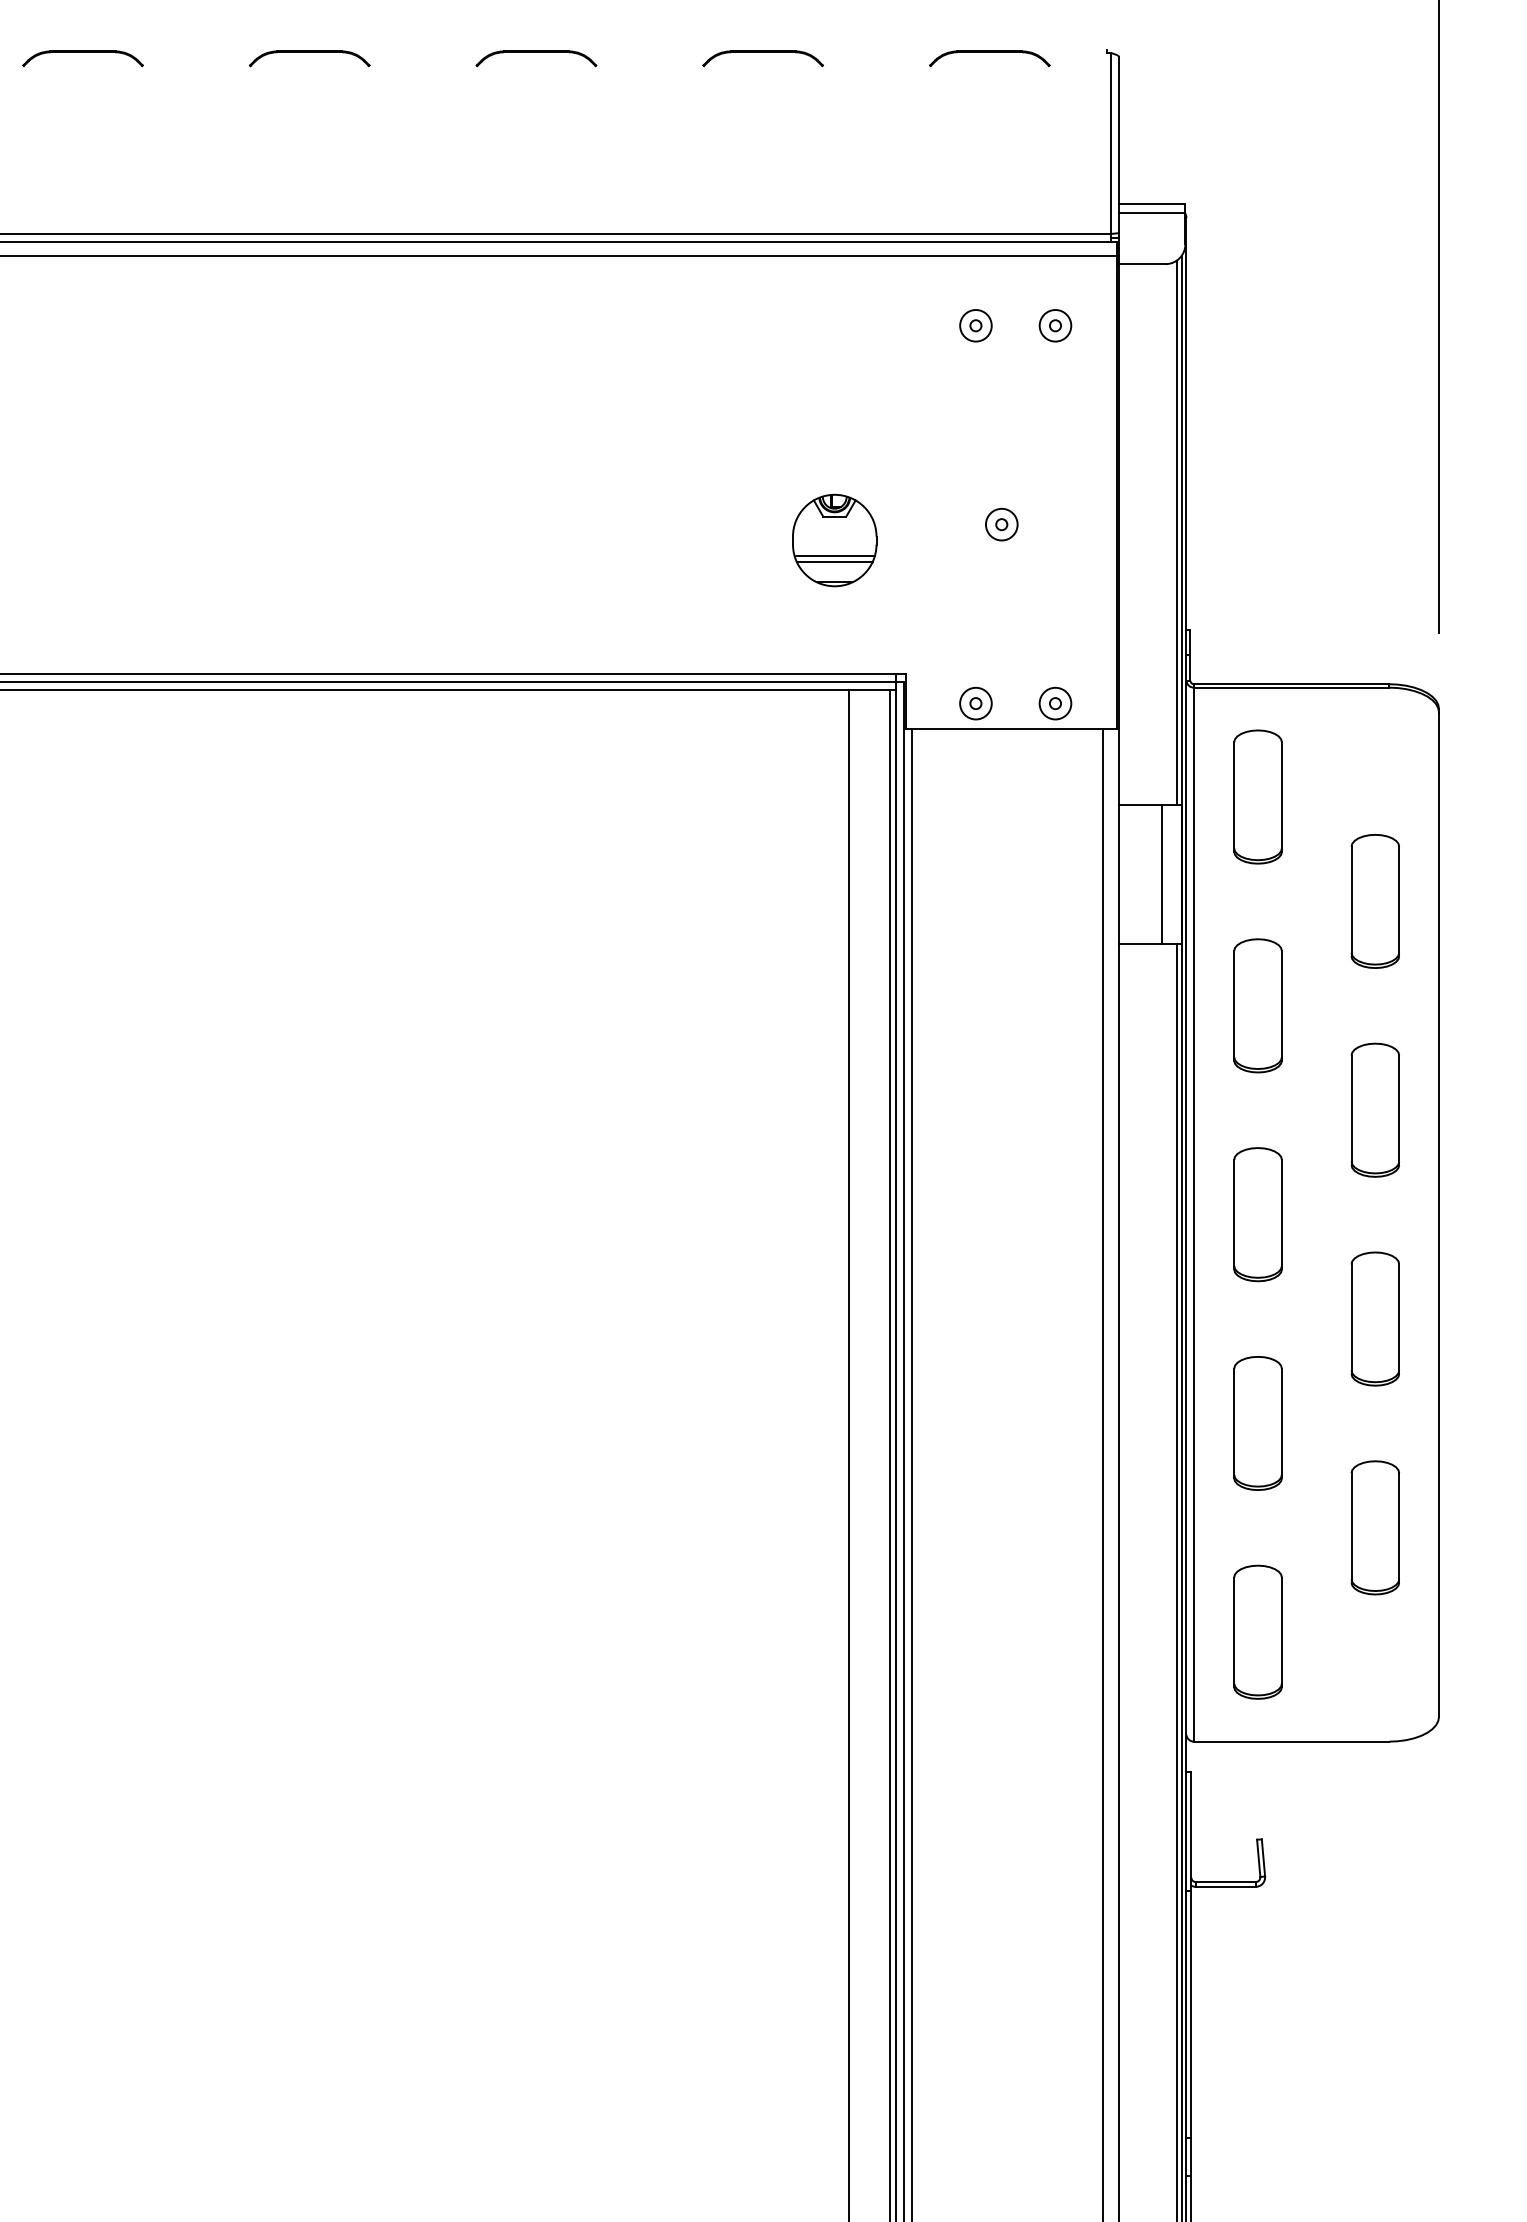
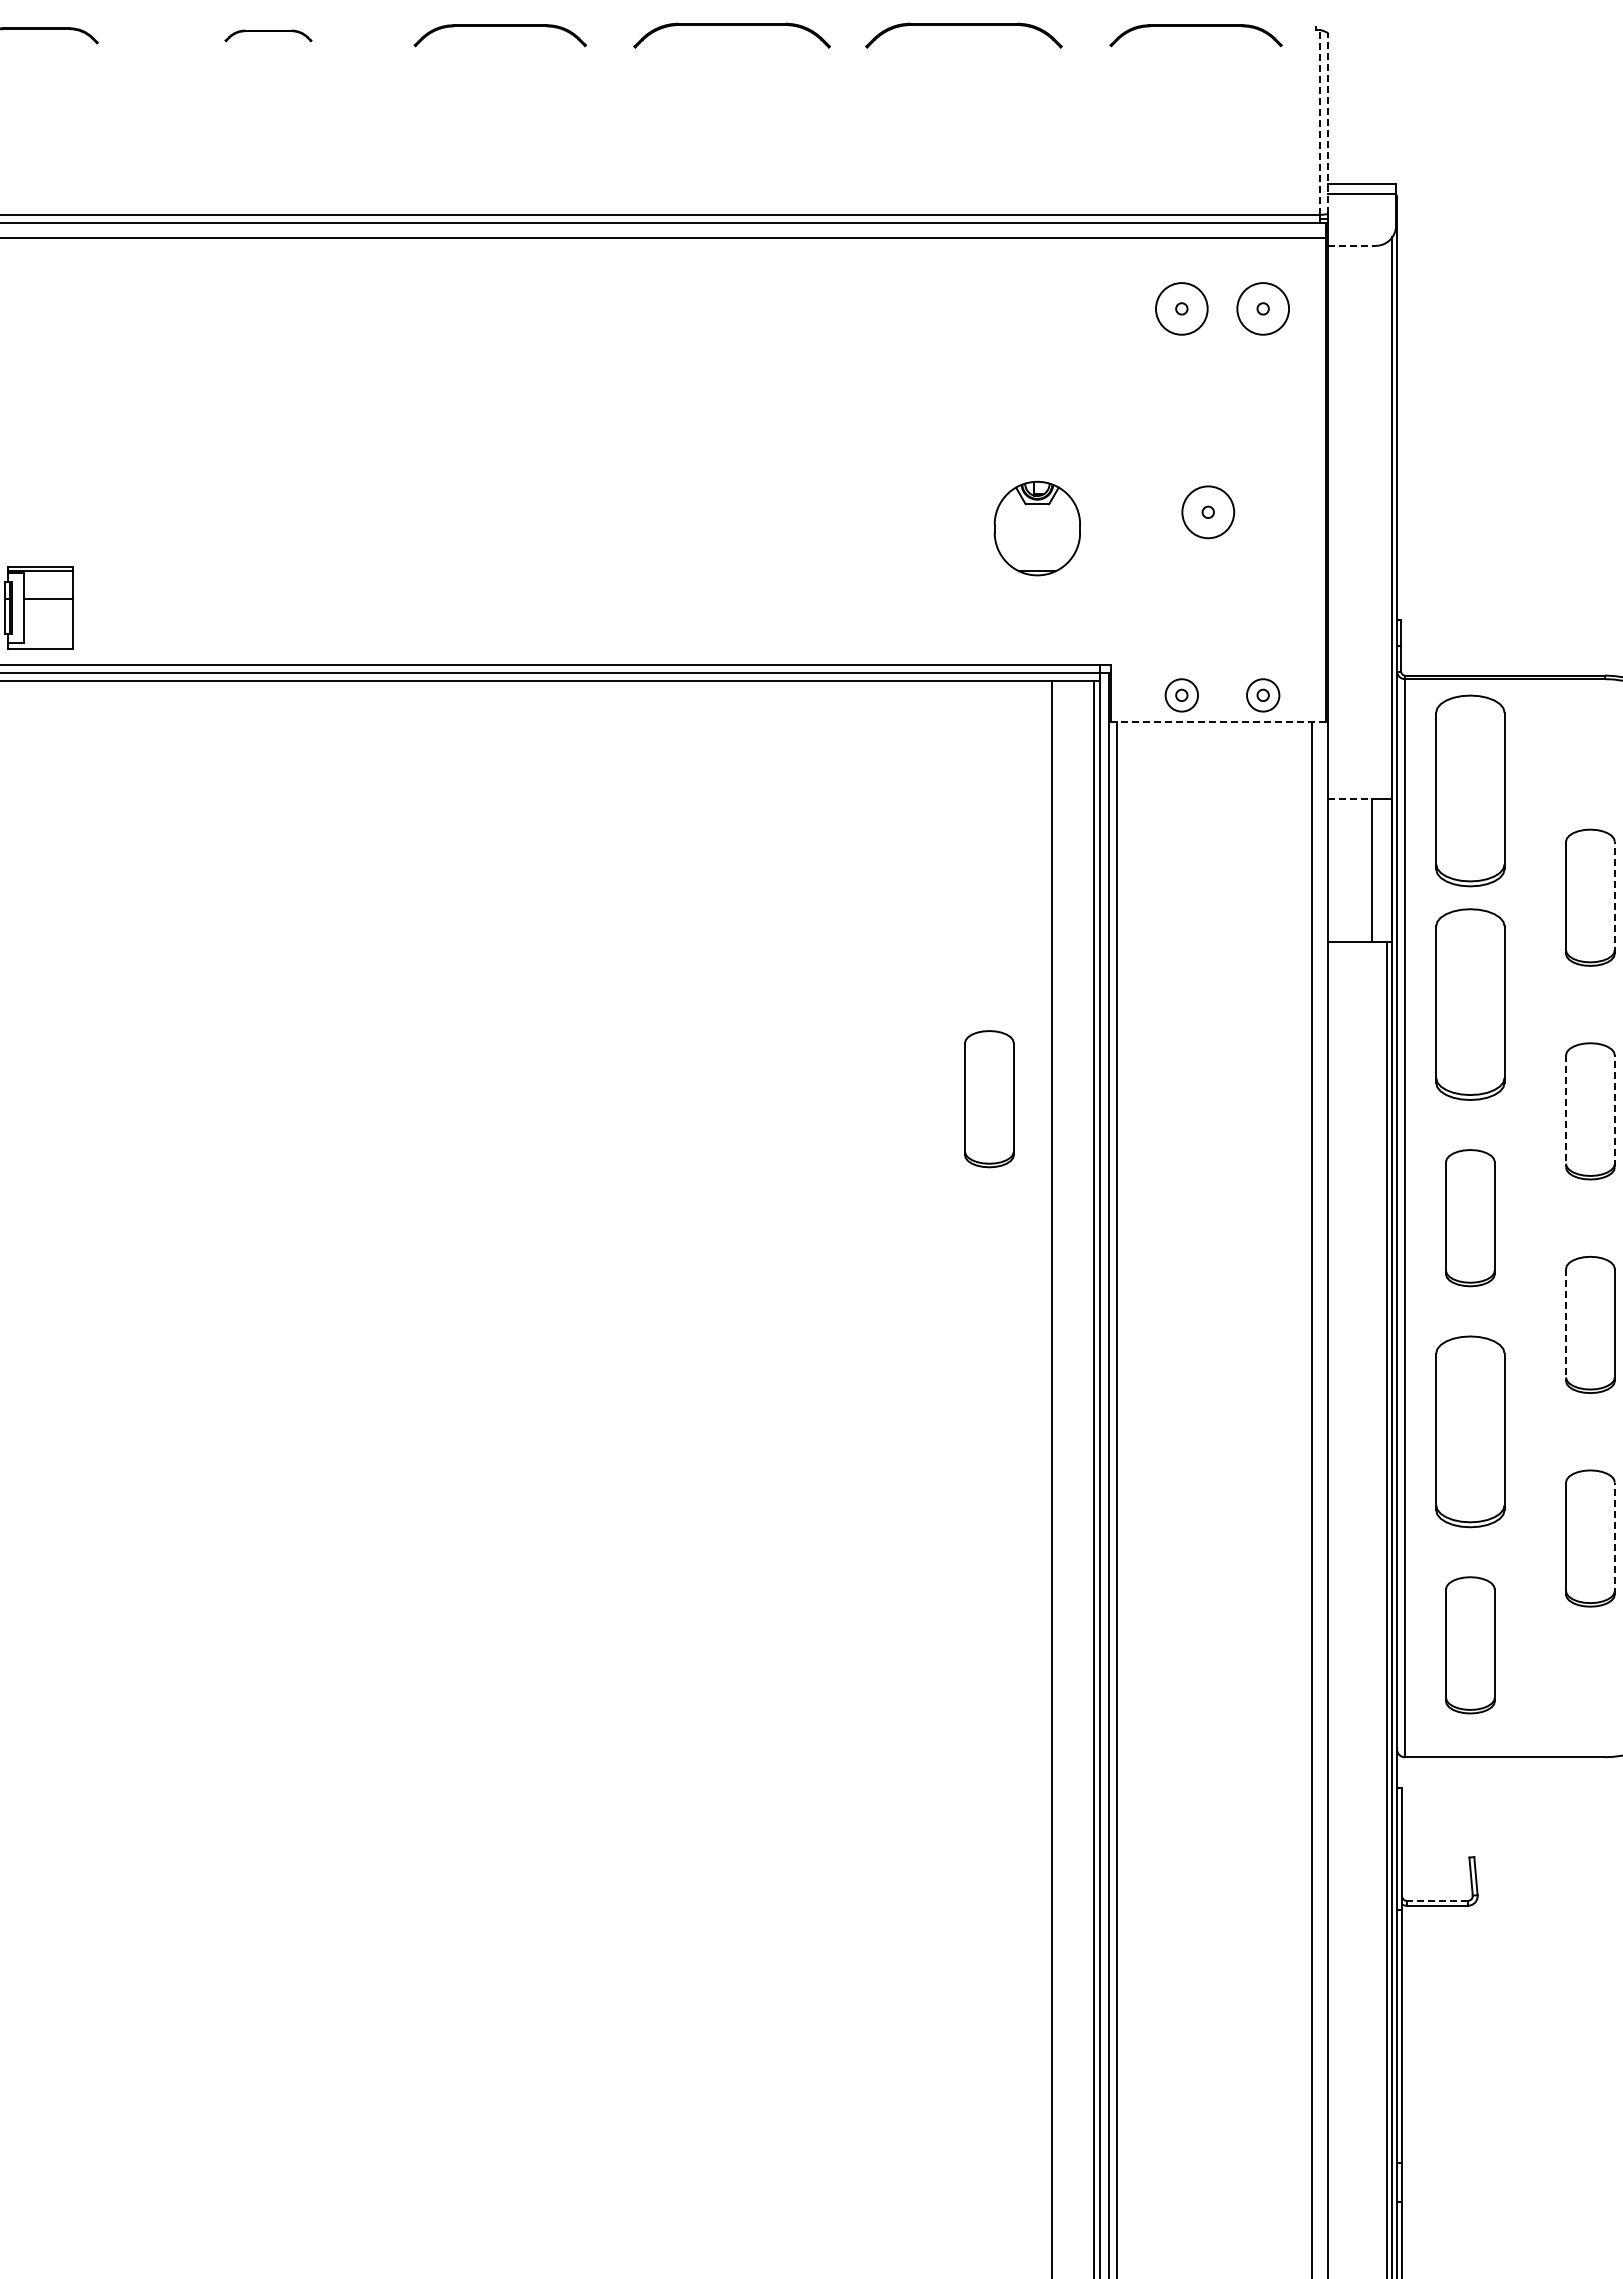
part: (83, 58) -> (268, 35), size x0.7
part: (309, 58) -> (500, 35), size x1.4
part: (536, 58) -> (732, 35), size x1.6
part: (763, 58) -> (964, 35), size x1.6
part: (989, 58) -> (1195, 35), size x1.4
line: (1111, 142) -> (1320, 121), solid -> dashed
line: (1119, 144) -> (1328, 123), solid -> dashed
line: (1142, 263) -> (1352, 245), solid -> dashed
circle: (975, 325) -> (1181, 308), size x1.6
circle: (1055, 325) -> (1263, 308), size x1.6
circle: (1002, 524) -> (1208, 512), size x1.6
line: (1176, 532) -> (1387, 520), removed
line: (834, 556) -> (1037, 544), removed
line: (834, 561) -> (1037, 550), removed
line: (1011, 729) -> (1218, 721), solid -> dashed
part: (1258, 796) -> (1470, 790), size x1.4
line: (1140, 805) -> (1350, 799), solid -> dashed
line: (1398, 901) -> (1614, 897), solid -> dashed
part: (1258, 1005) -> (1470, 1004), size x1.4
part: (787, 1098) -> (989, 1099), added
line: (1351, 1110) -> (1566, 1111), solid -> dashed
line: (1398, 1110) -> (1614, 1111), solid -> dashed
line: (1351, 1318) -> (1566, 1324), solid -> dashed
part: (1258, 1423) -> (1470, 1431), size x1.4
line: (1398, 1527) -> (1614, 1538), solid -> dashed
line: (1224, 1881) -> (1436, 1900), solid -> dashed

